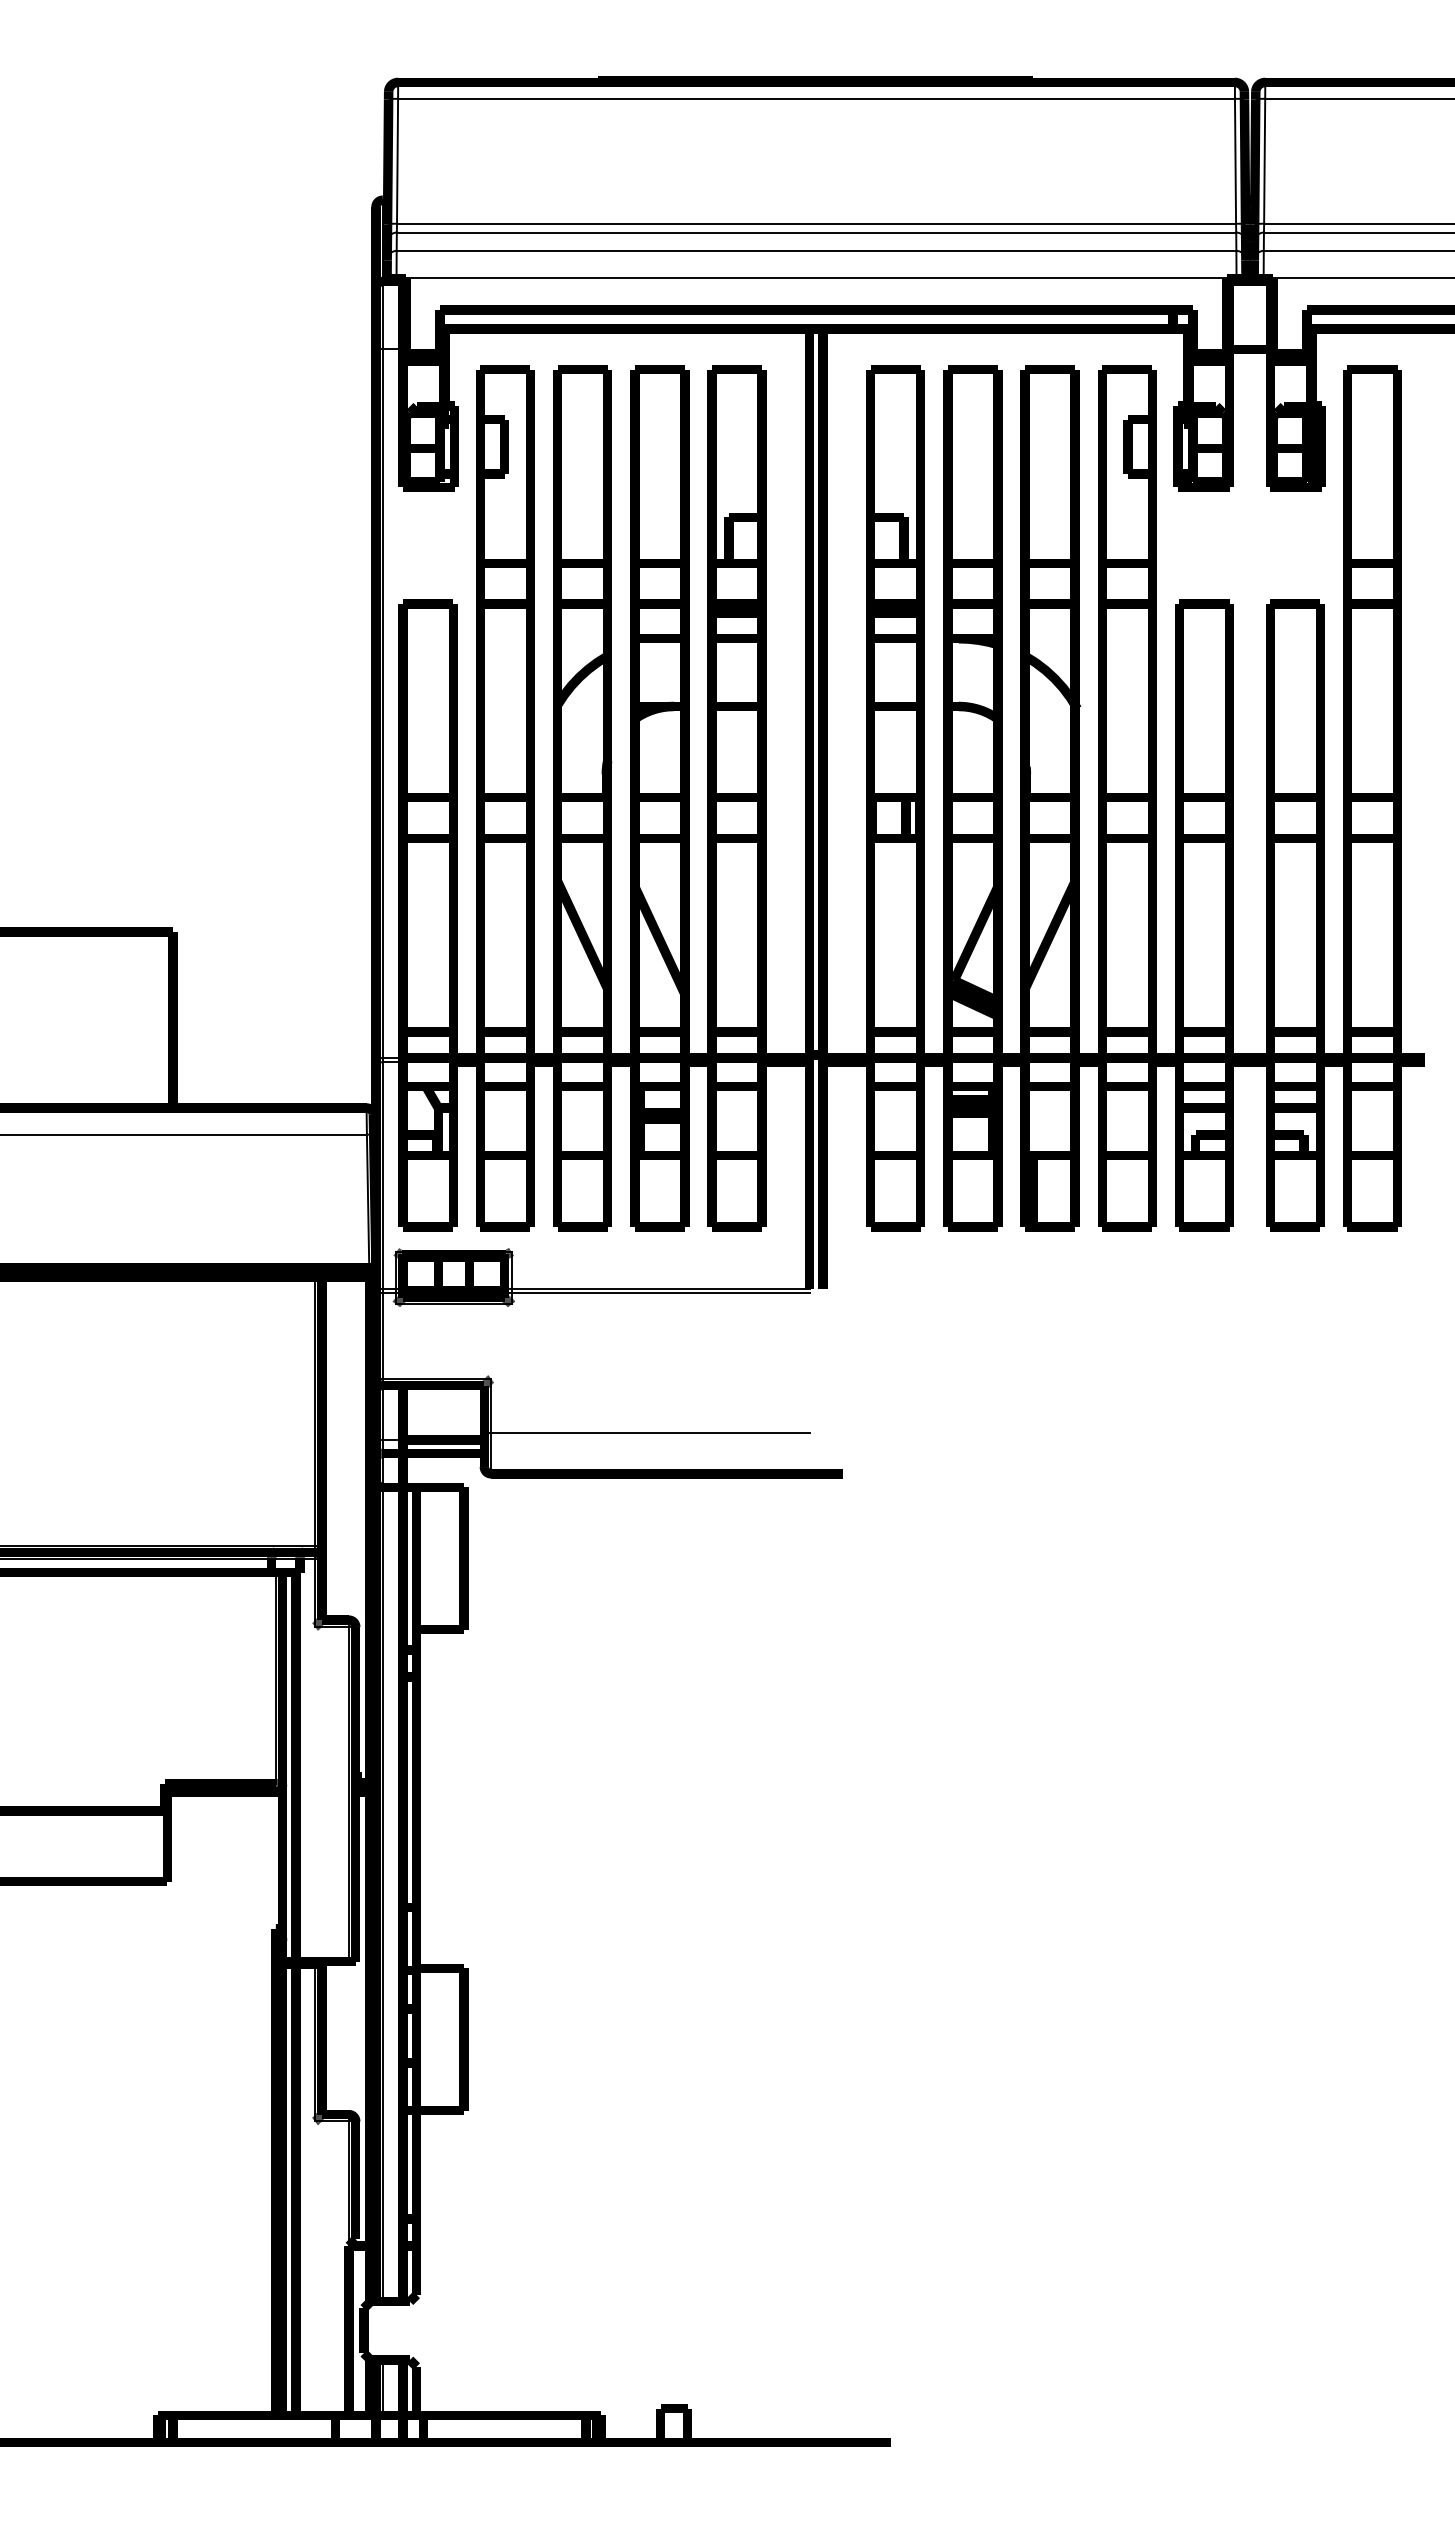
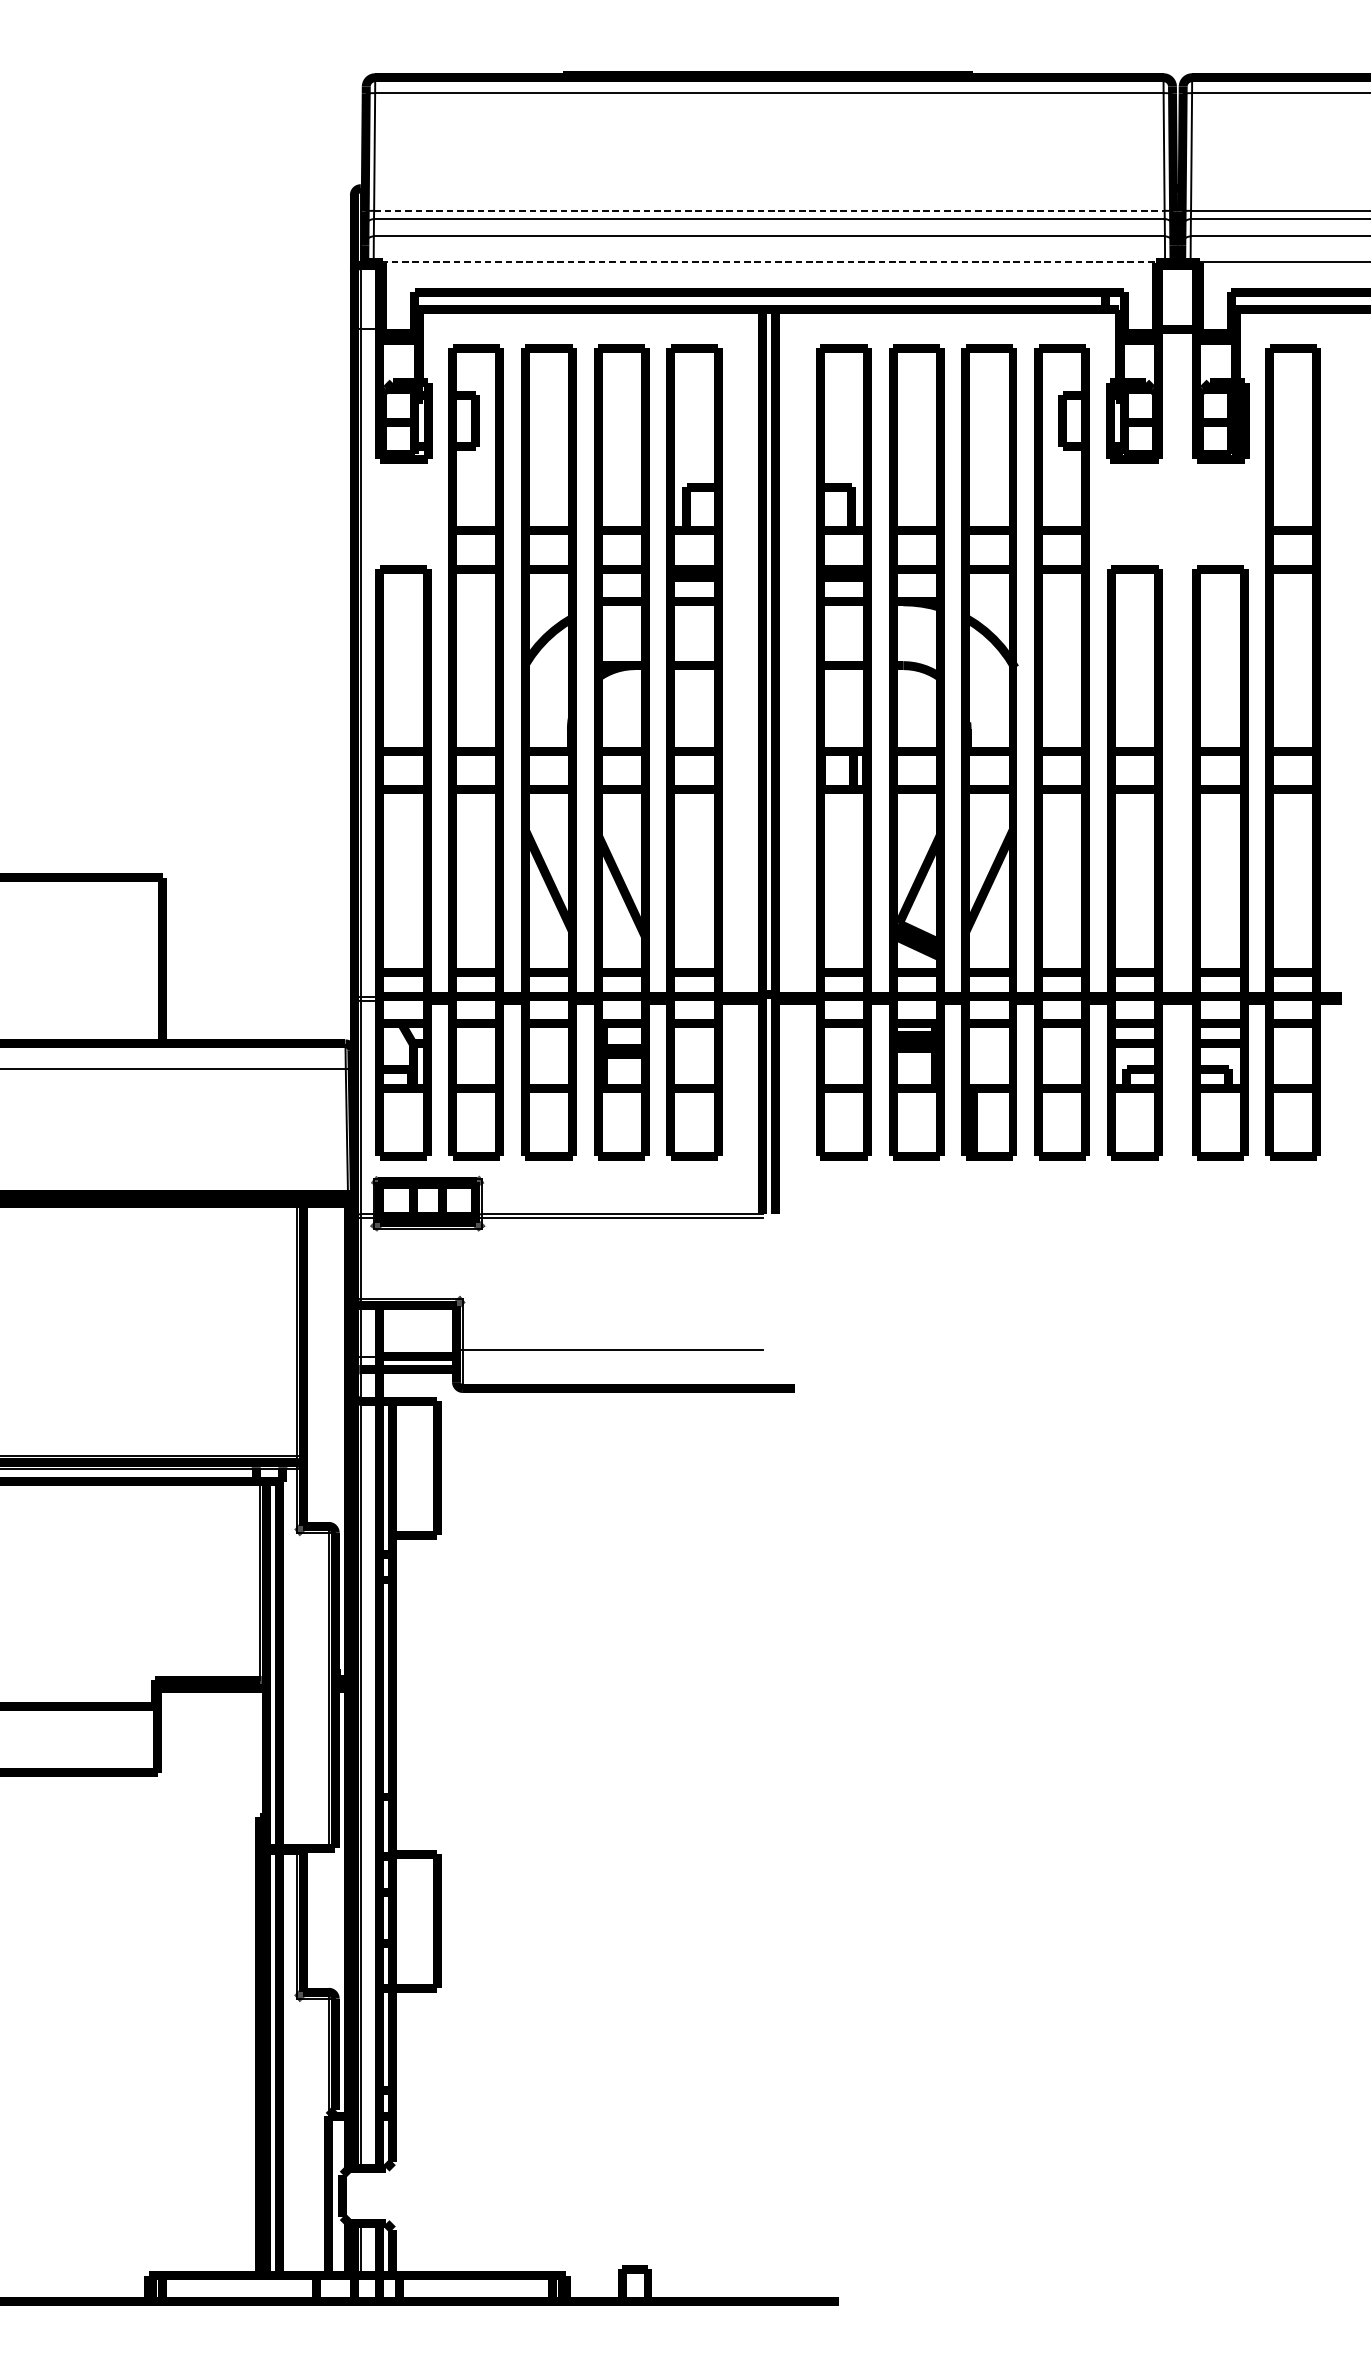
line: (816, 223) -> (769, 210), solid -> dashed
line: (816, 277) -> (769, 261), solid -> dashed

